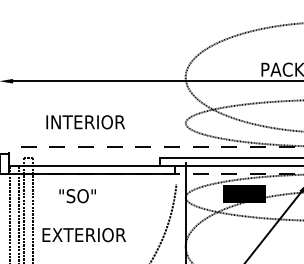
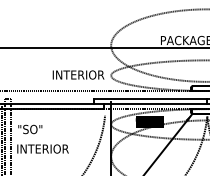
text: (85, 121) -> (78, 74), moved
text: (77, 196) -> (30, 129), moved
text: (84, 234) -> (44, 148), EXTERIOR -> INTERIOR

